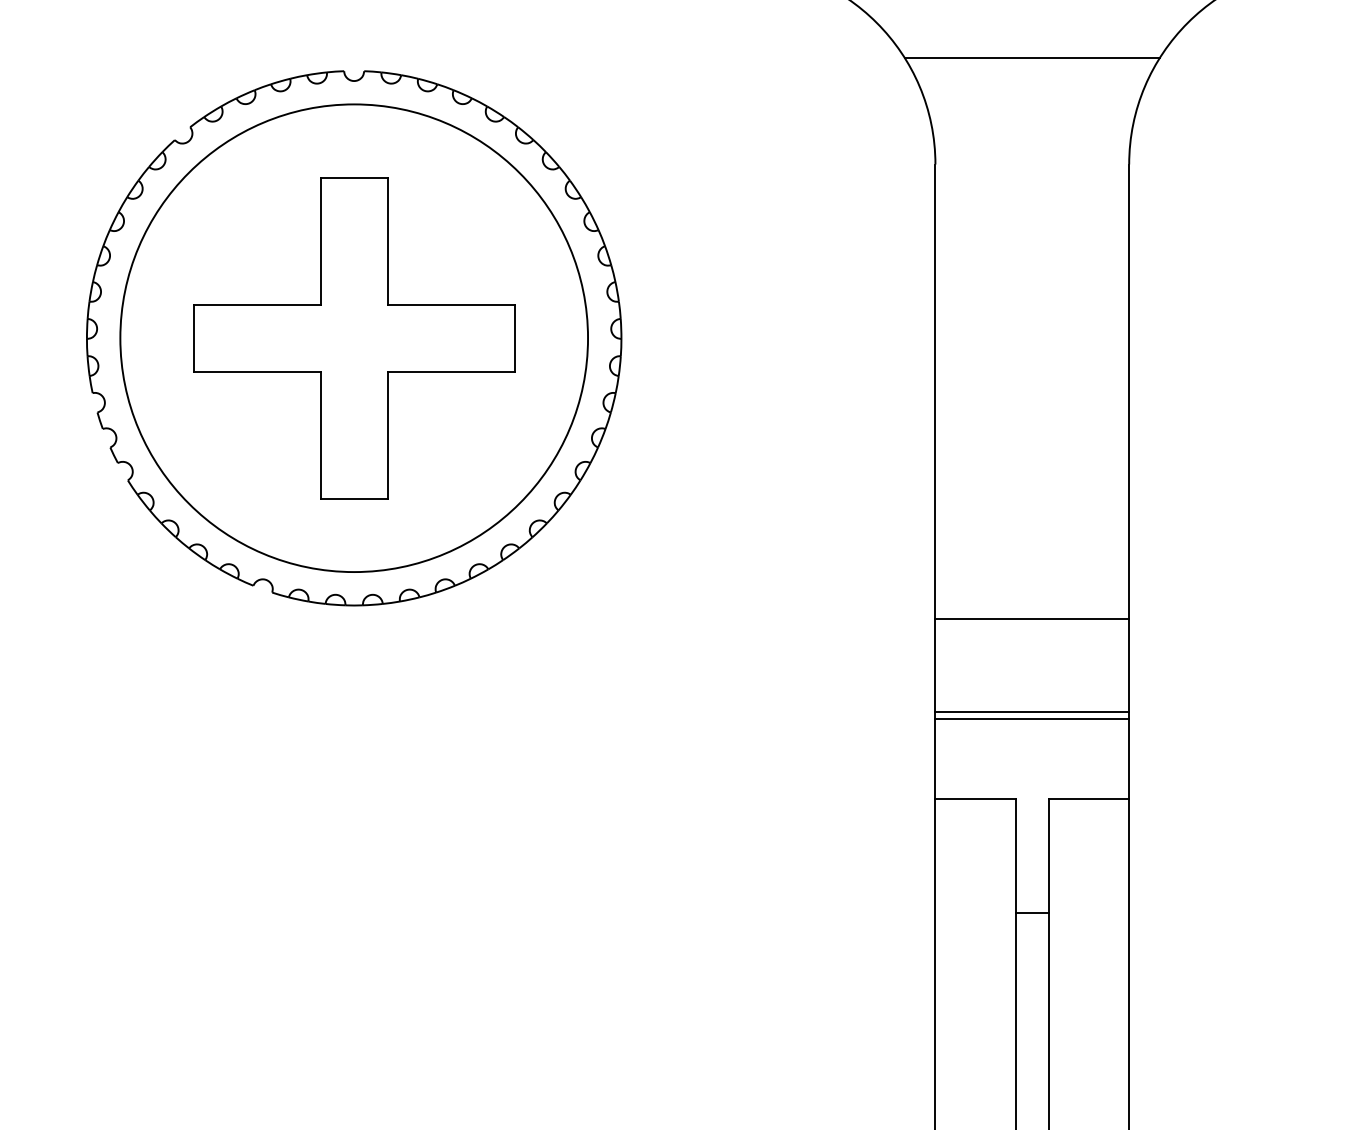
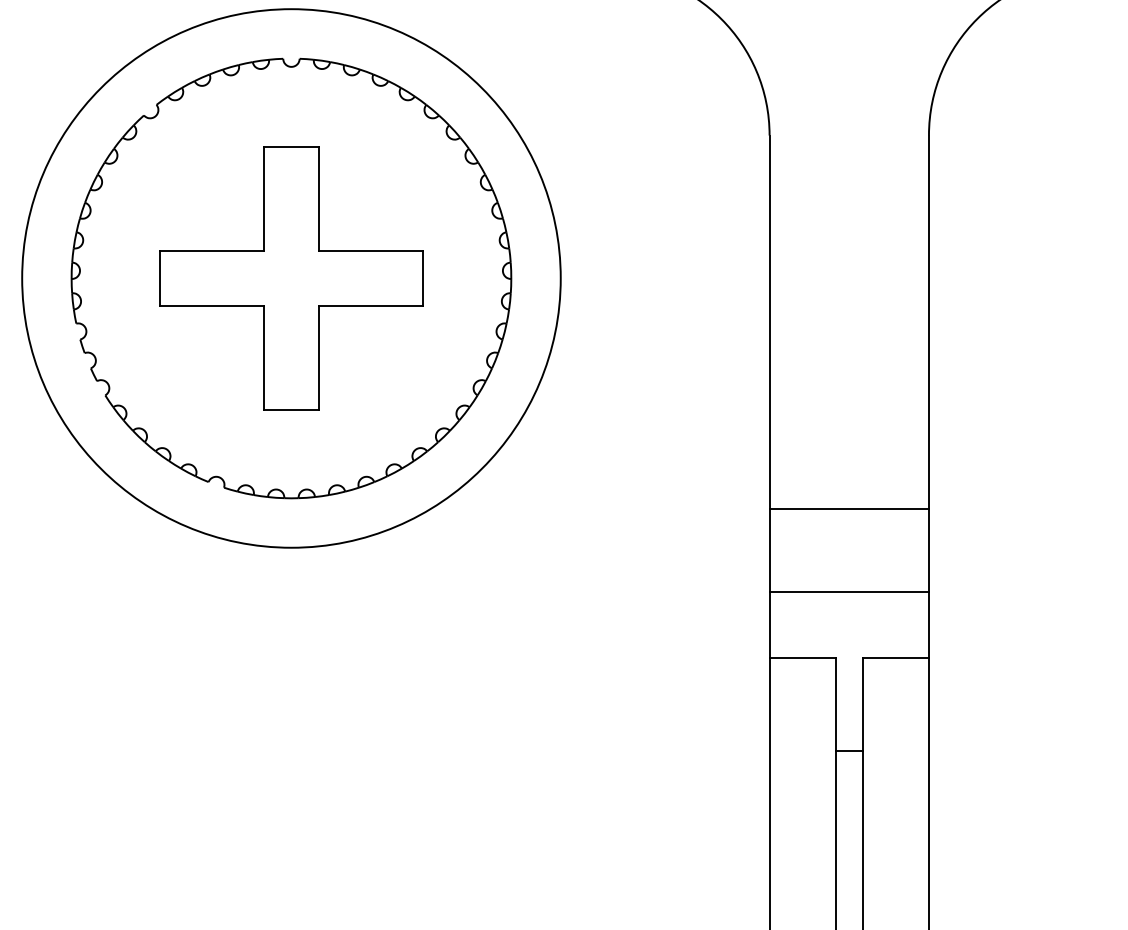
line: (1032, 57) -> (849, 47), removed
circle: (354, 338) -> (291, 278), size x1.4
line: (1032, 712) -> (849, 586), removed

